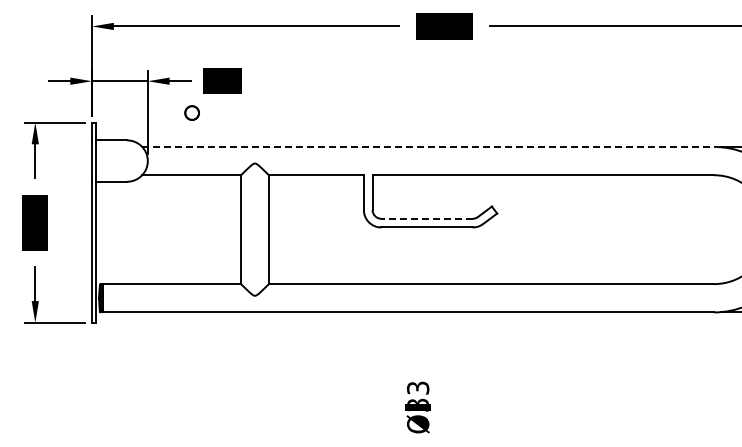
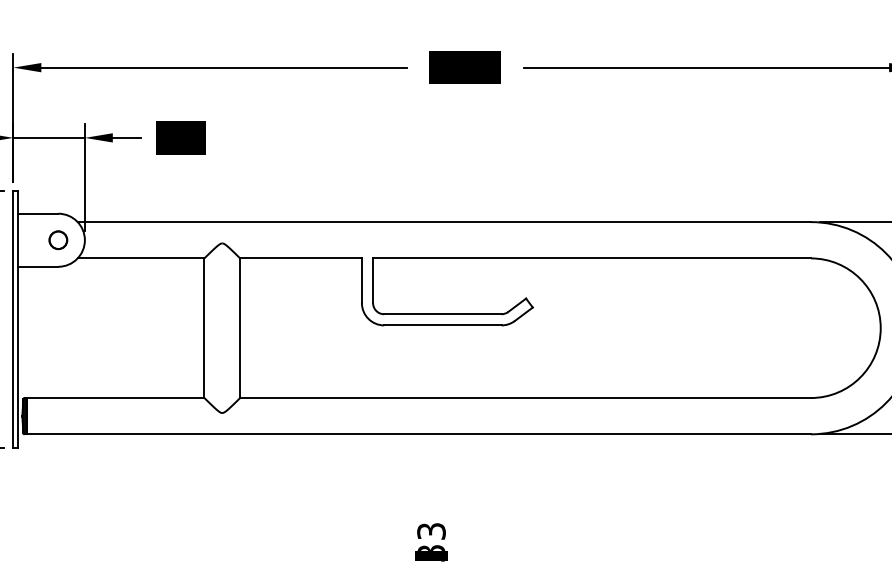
circle: (191, 112) -> (57, 239), moved
line: (428, 146) -> (444, 221), dashed -> solid
line: (427, 218) -> (443, 313), dashed -> solid

